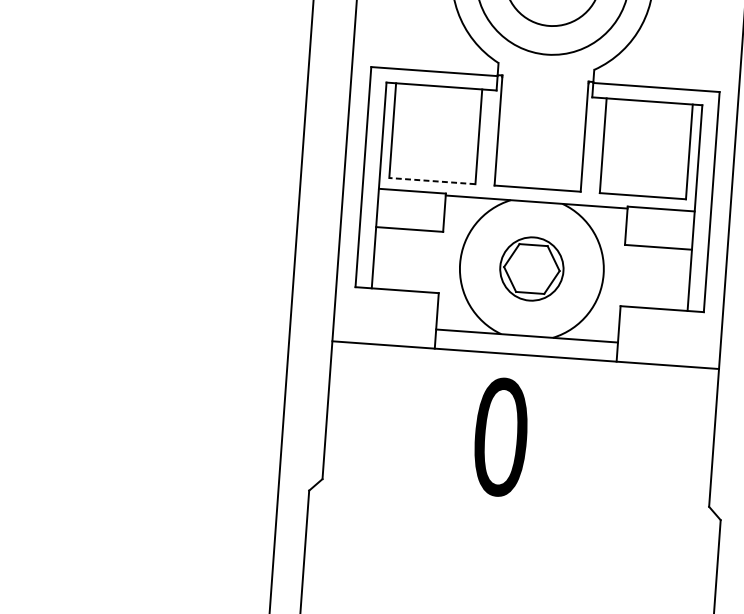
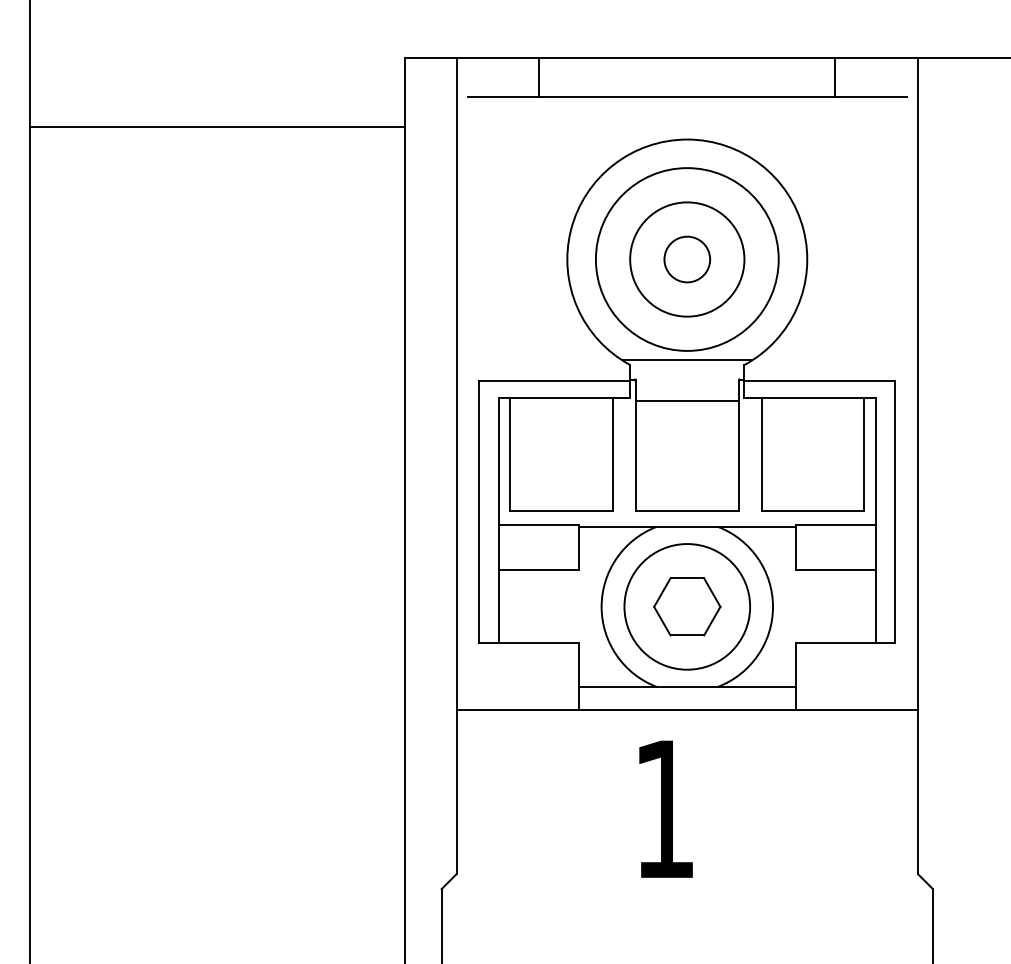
line: (546, 62) -> (687, 360), added
line: (543, 96) -> (686, 401), added
line: (432, 180) -> (561, 510), dashed -> solid
circle: (532, 268) -> (687, 606), size x1.67
text: (500, 437) -> (664, 809), 0 -> 1

